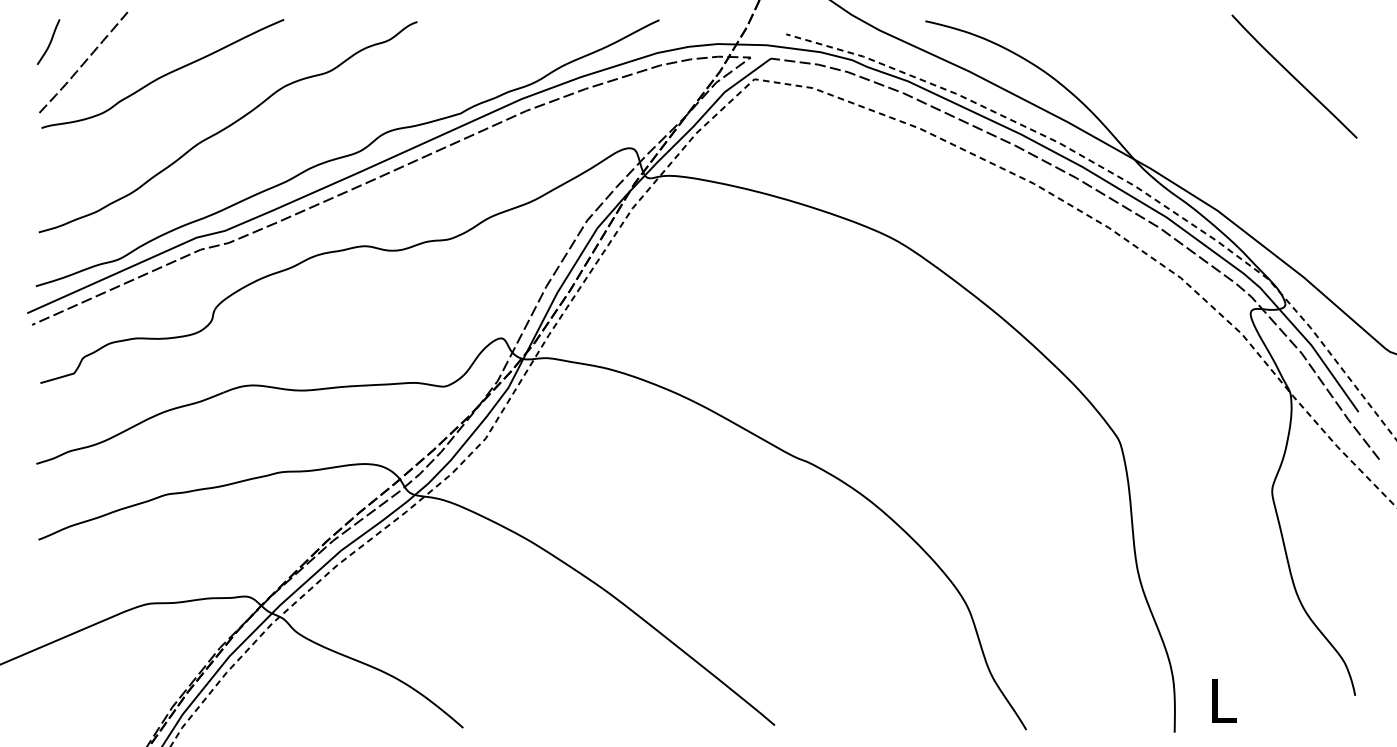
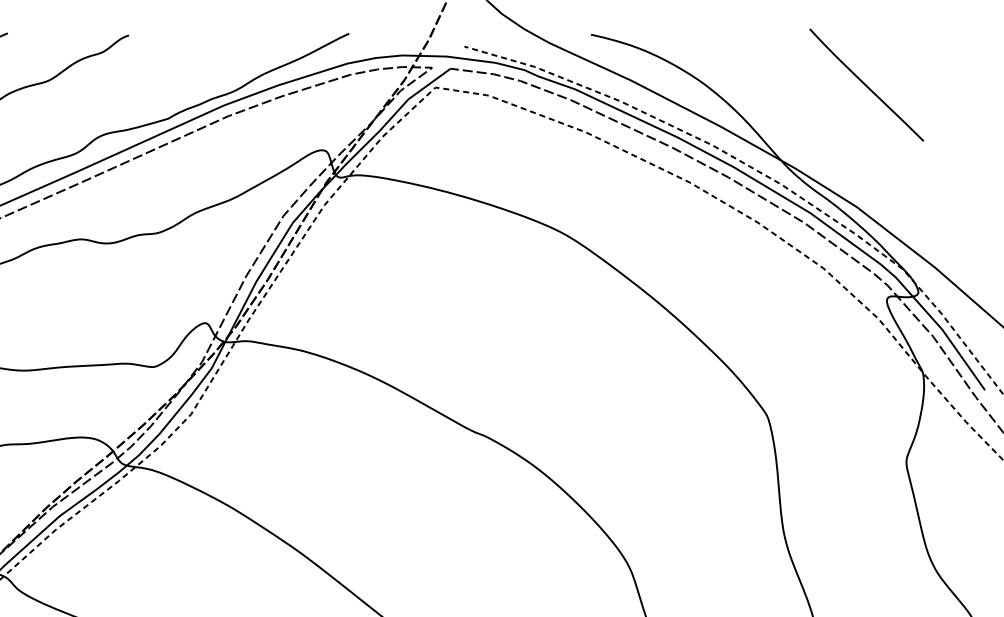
curve: (1294, 76) -> (866, 84), moved

